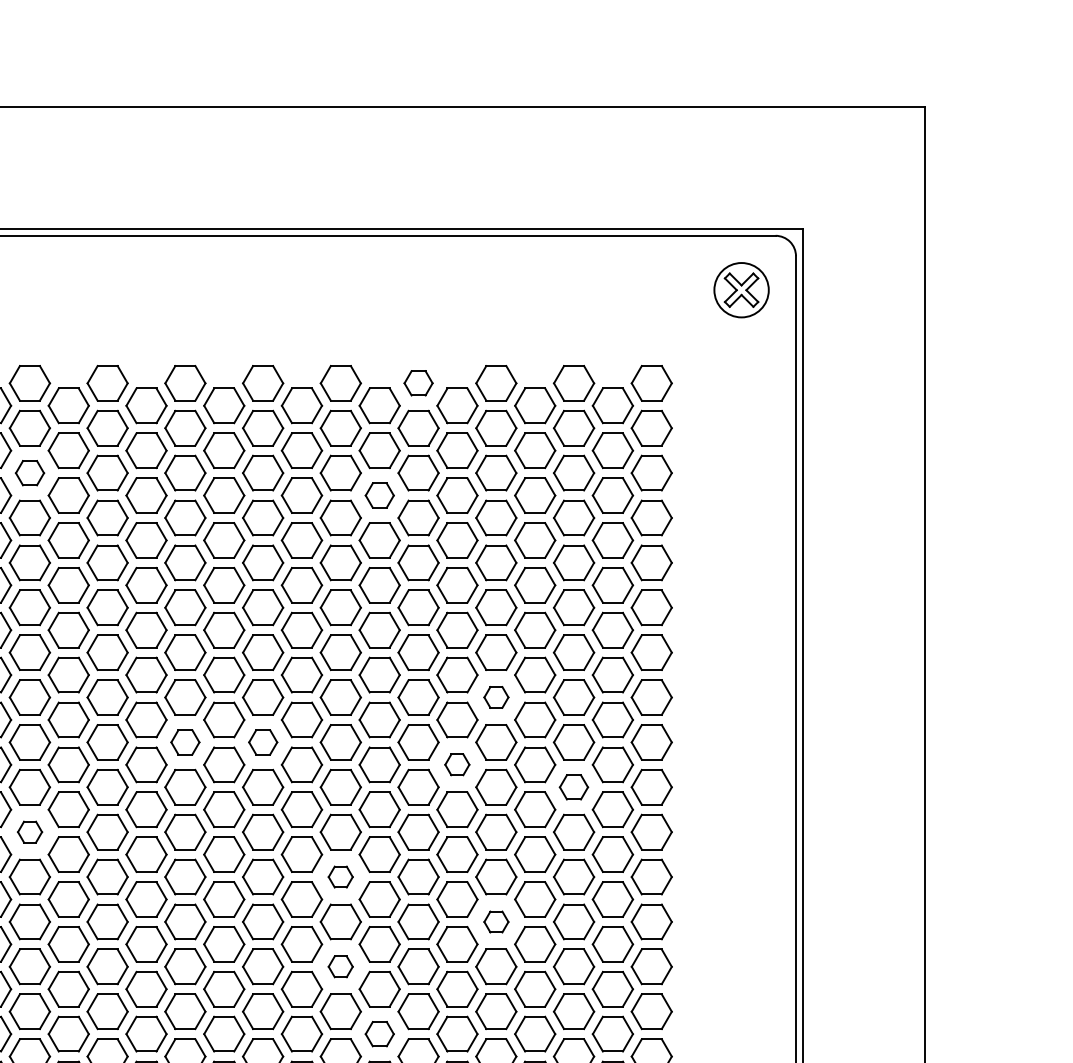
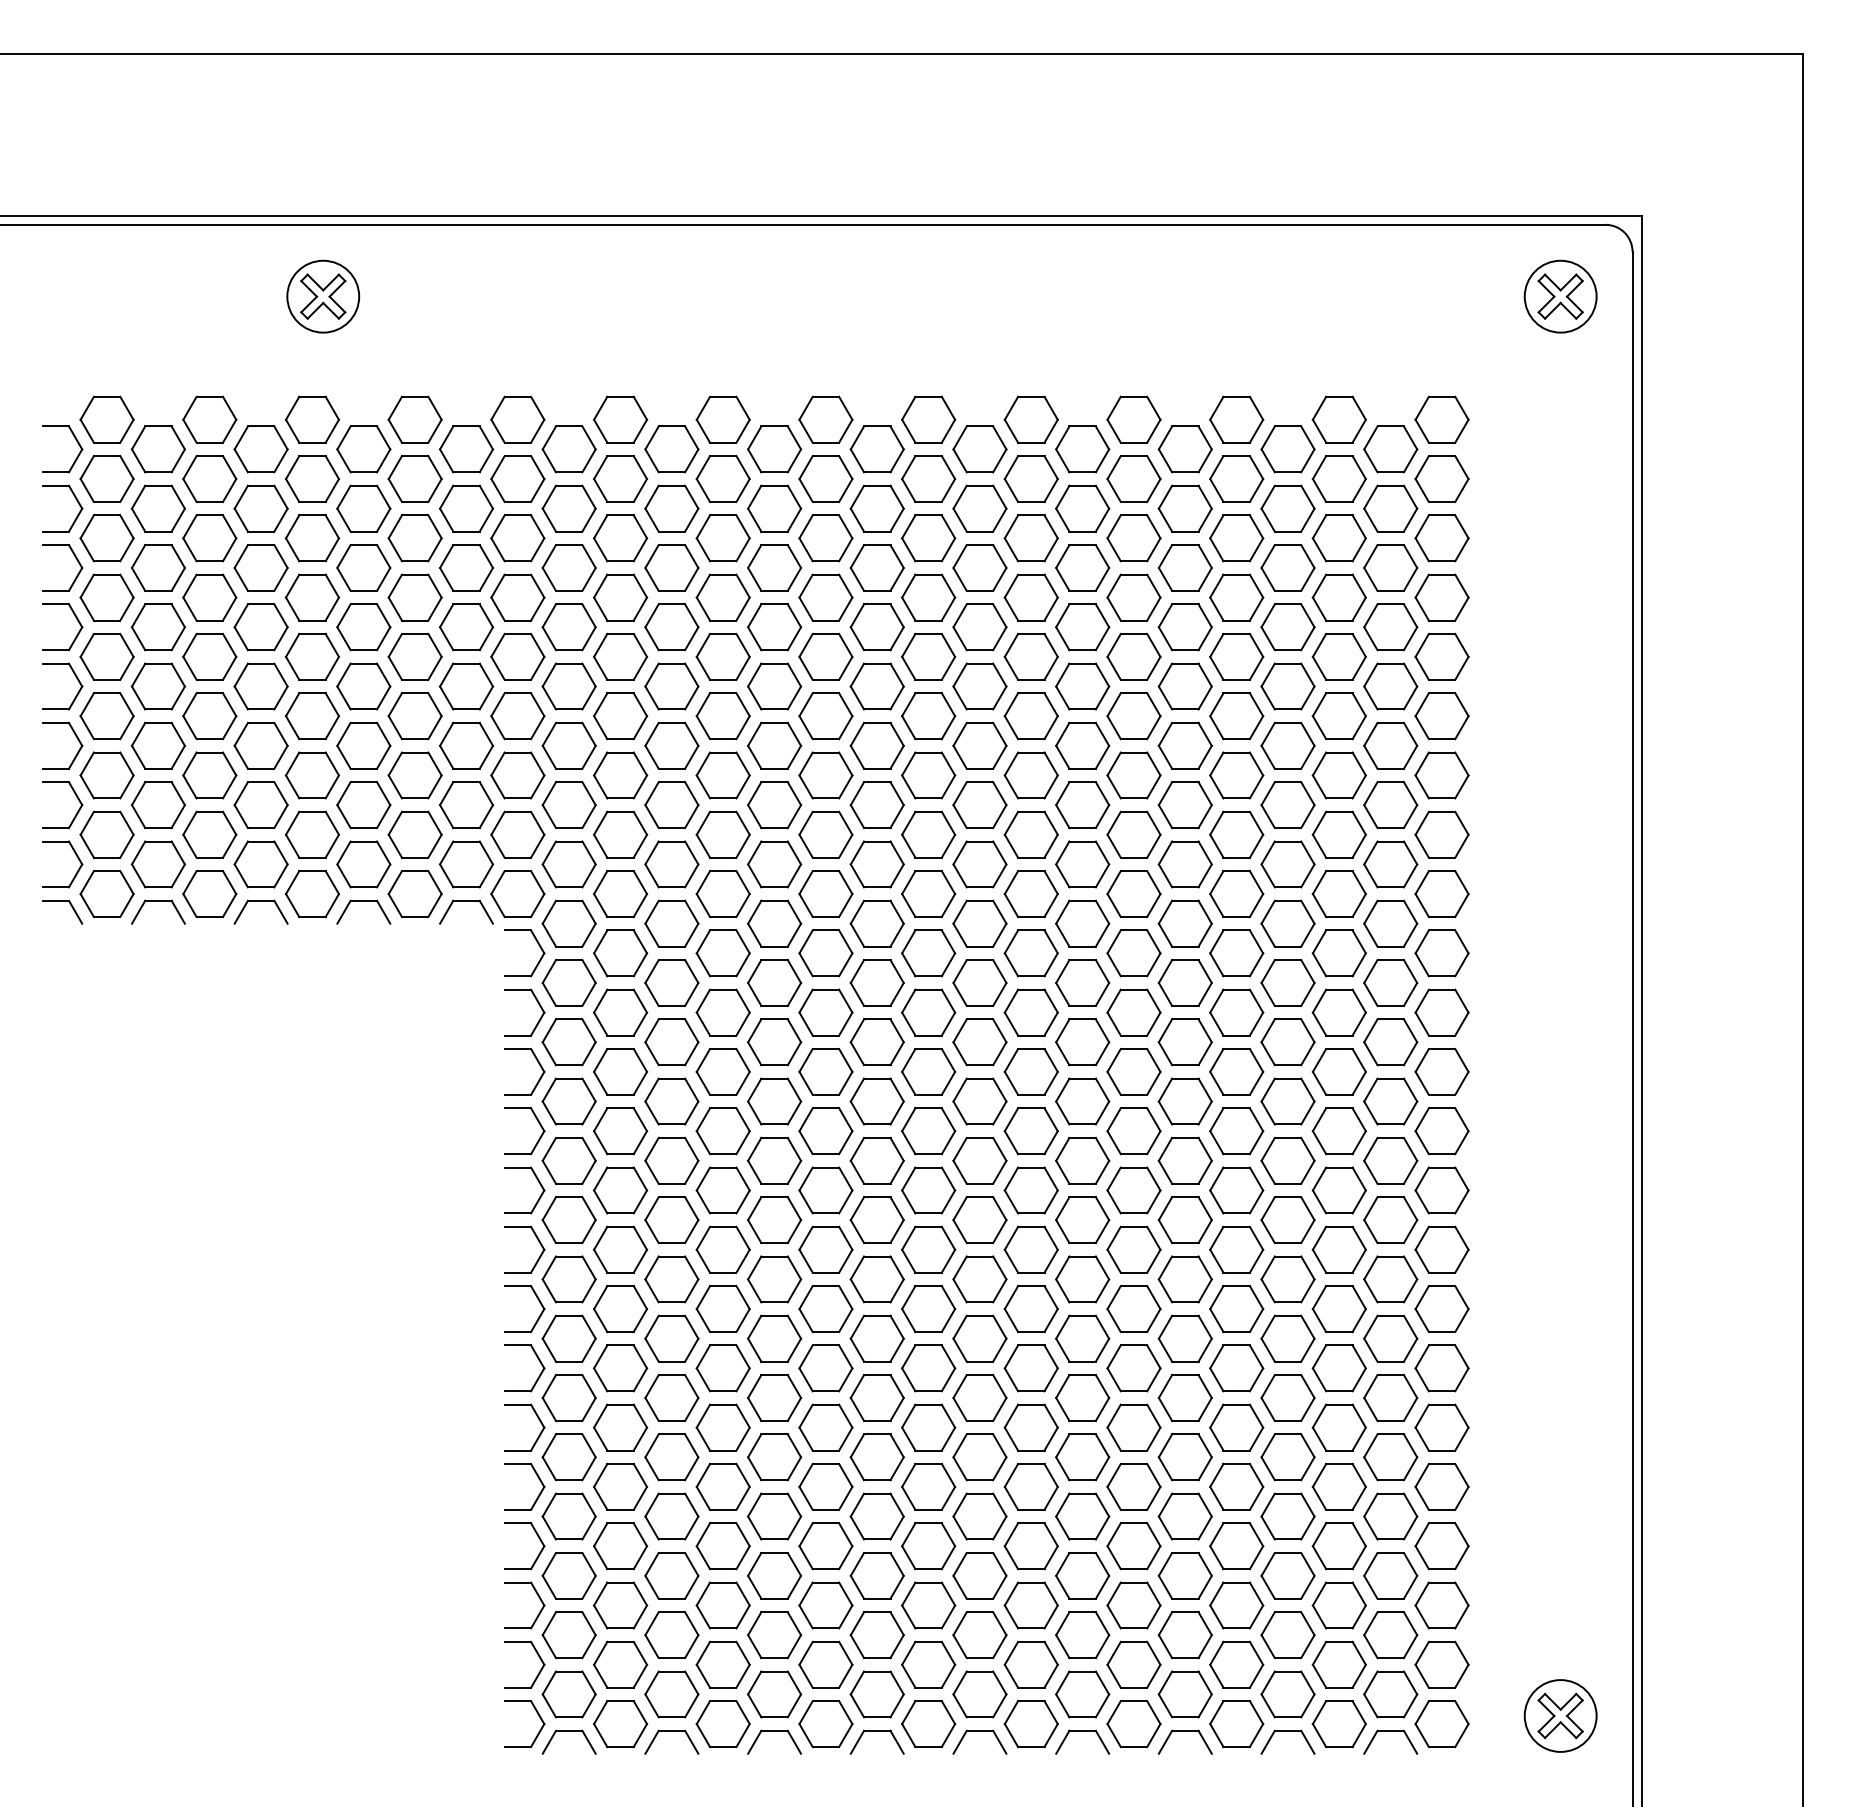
part: (418, 383) -> (1133, 419), size x1.43
part: (29, 473) -> (620, 538), size x1.43
part: (379, 495) -> (1082, 567), size x1.43
part: (496, 697) -> (1236, 834), size x1.67
part: (185, 741) -> (825, 893), size x1.43
part: (263, 741) -> (928, 893), size x1.43
part: (456, 764) -> (1184, 923), size x1.67
part: (573, 787) -> (1338, 953), size x1.43
part: (29, 832) -> (620, 1012), size x1.67
part: (340, 876) -> (1030, 1071), size x1.67
part: (496, 922) -> (1236, 1131), size x1.67
part: (340, 966) -> (1030, 1190), size x1.67
part: (379, 1034) -> (1082, 1279), size x1.43

